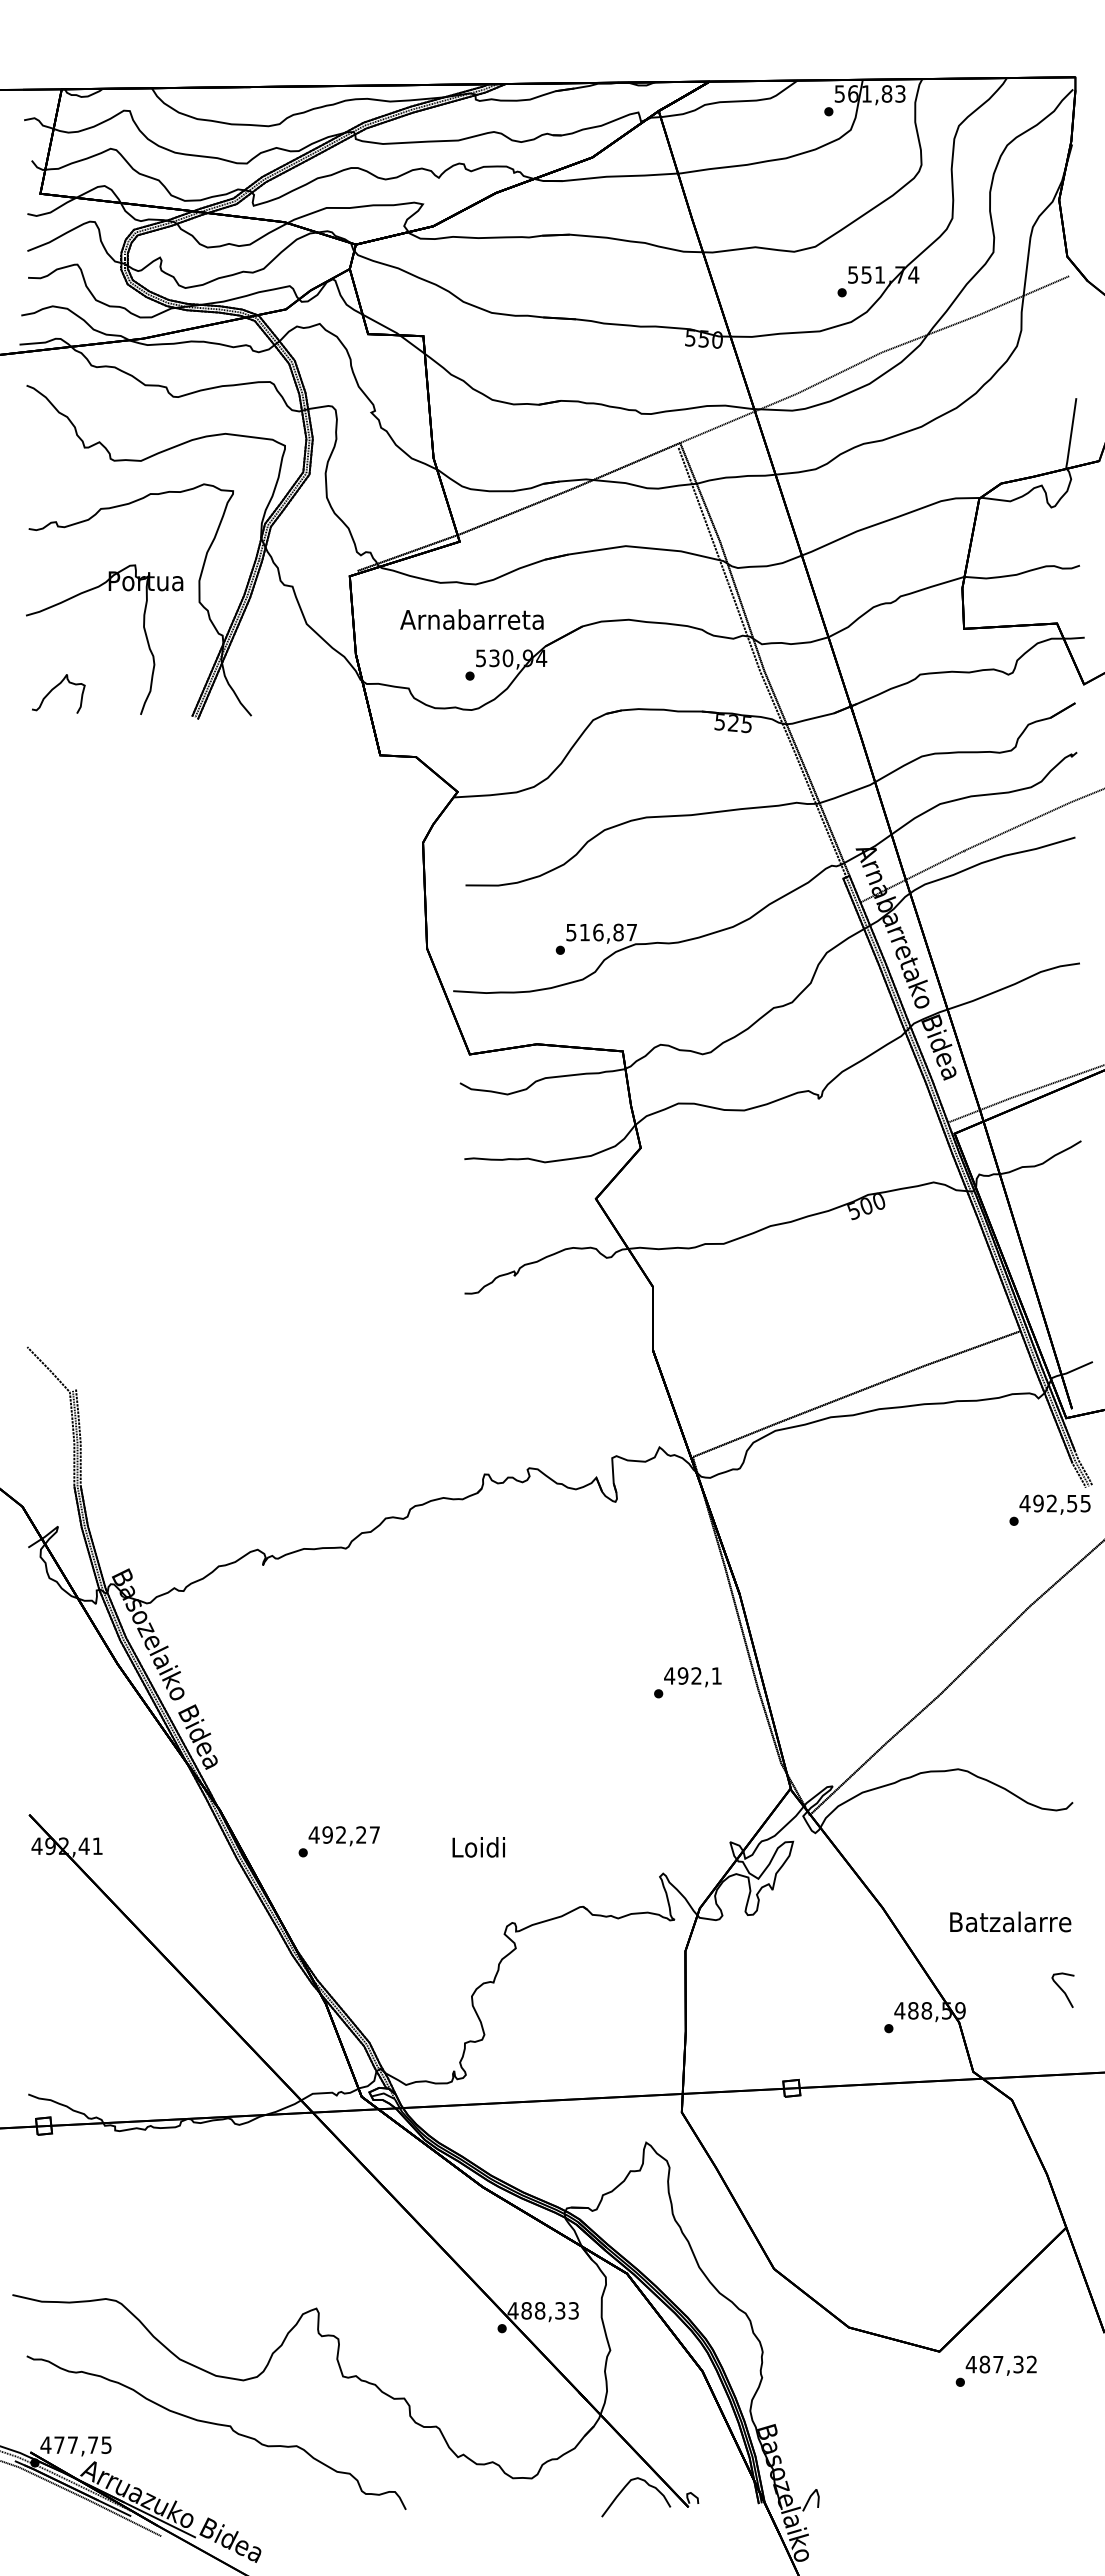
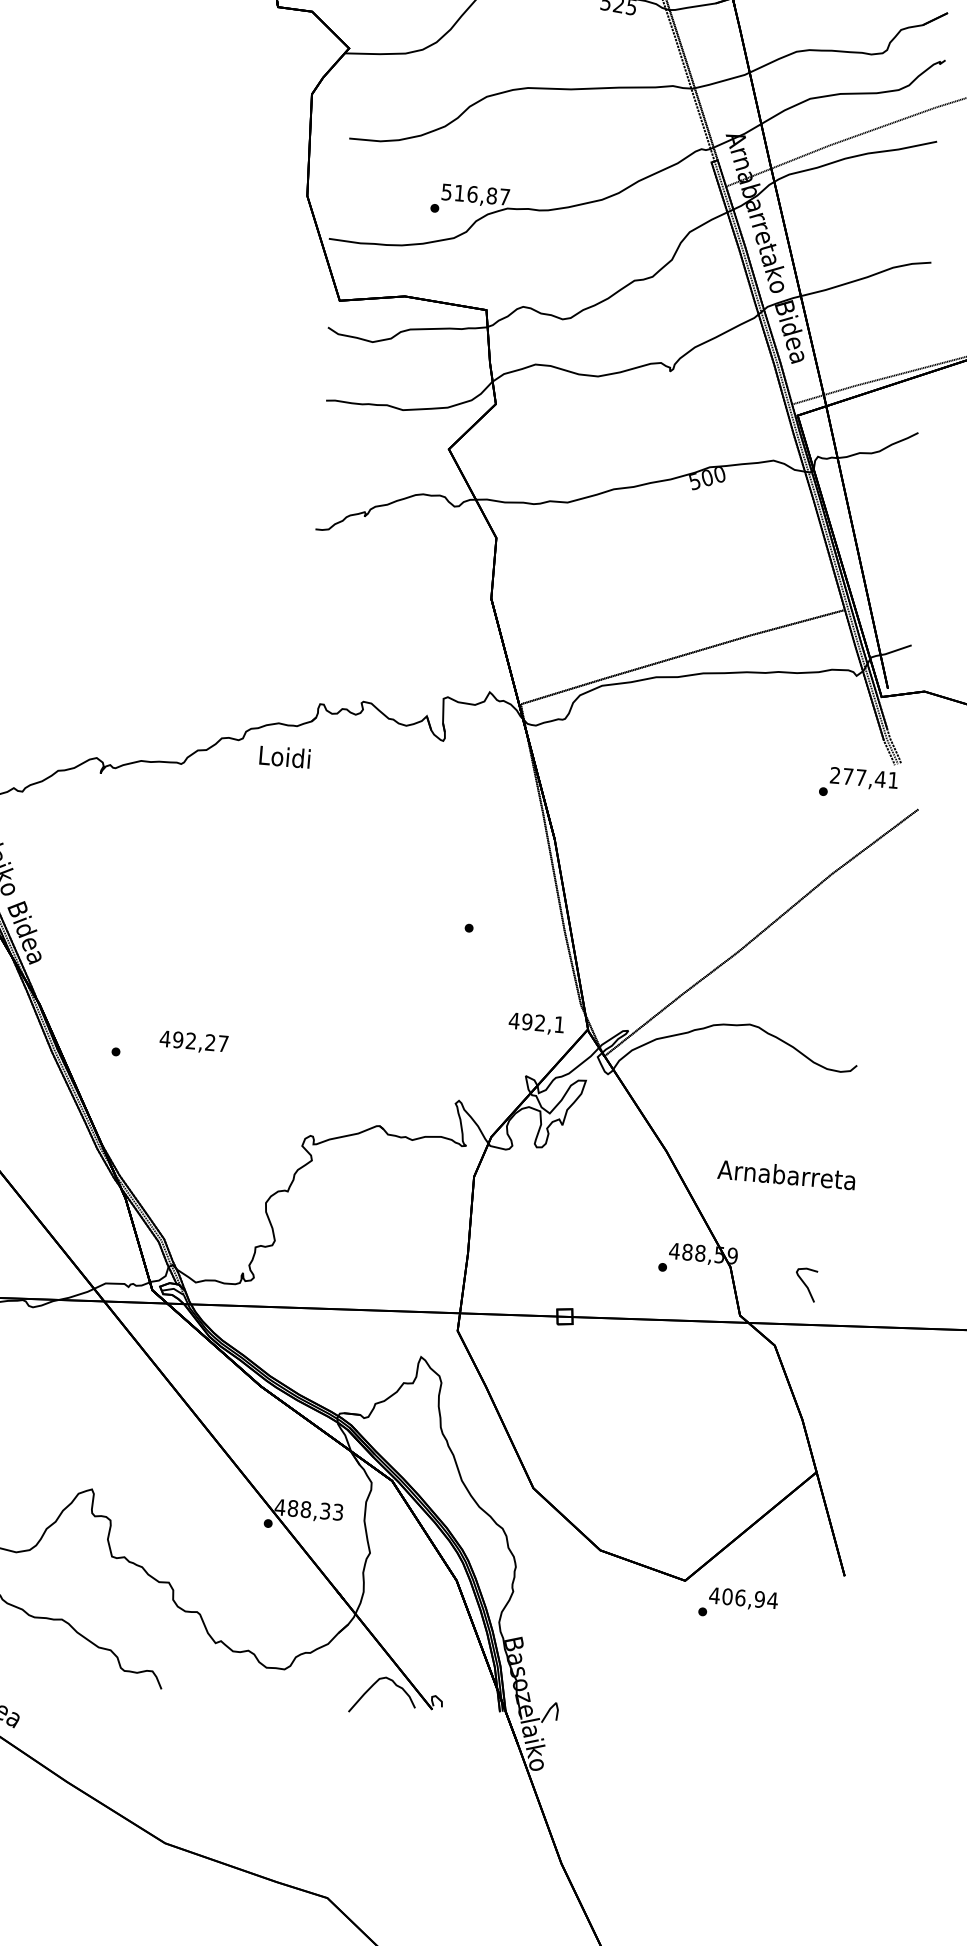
text: (1054, 1503) -> (863, 777), 492,55 -> 277,41
text: (692, 1677) -> (536, 1024), moved
text: (343, 1836) -> (193, 1042), moved
text: (478, 1847) -> (284, 757), moved
text: (1008, 1921) -> (785, 1174), Batzalarre -> Arnabarreta
curve: (1062, 1989) -> (805, 1284), moved
text: (1008, 2364) -> (750, 1598), 487,32 -> 406,94

